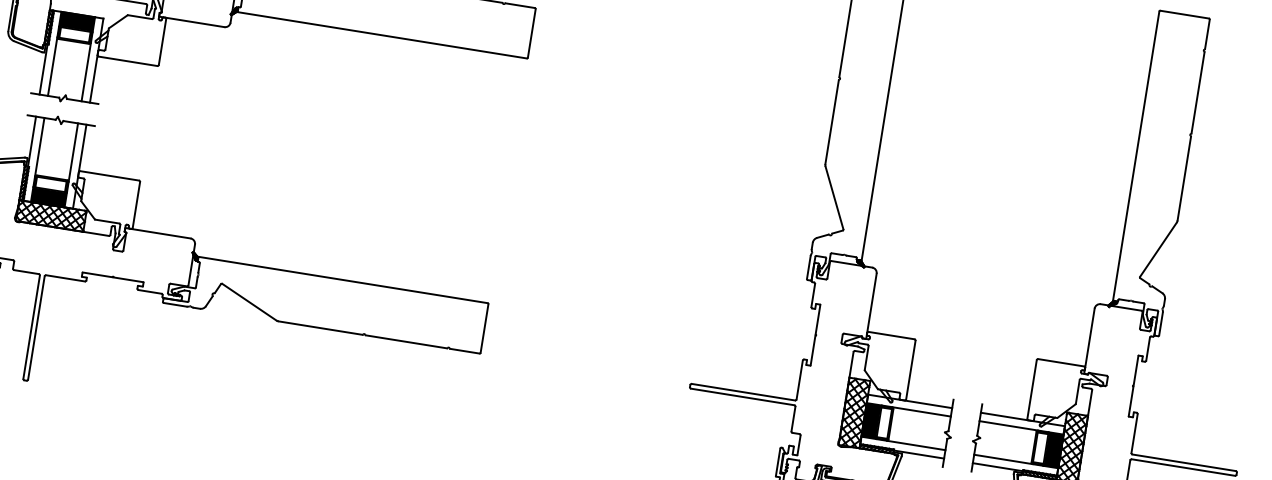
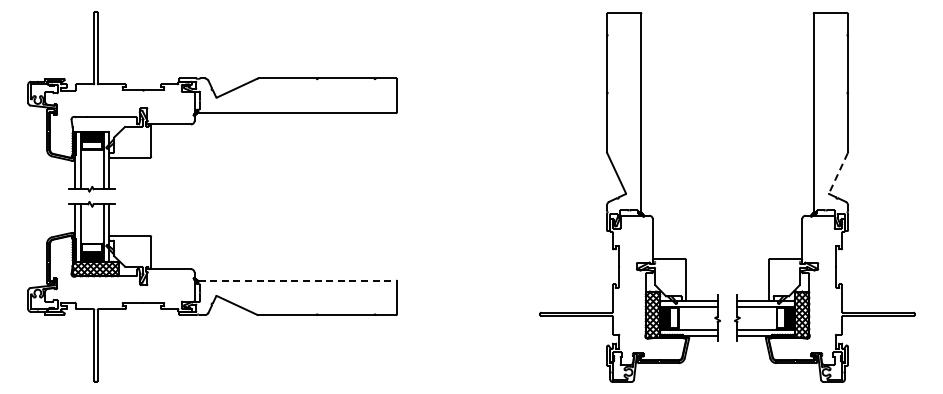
line: (1158, 250) -> (838, 173), solid -> dashed
line: (343, 279) -> (297, 280), solid -> dashed

